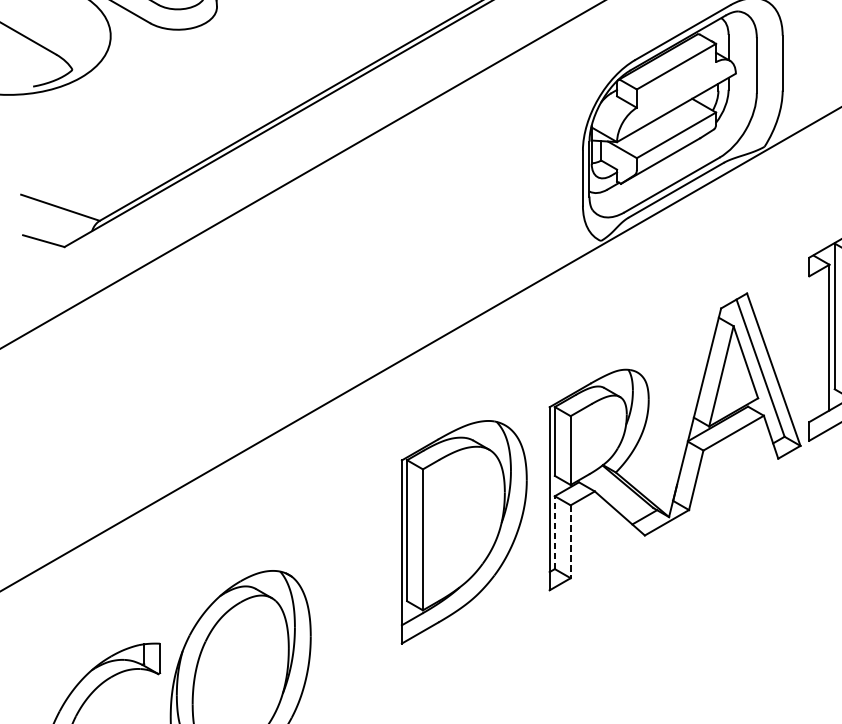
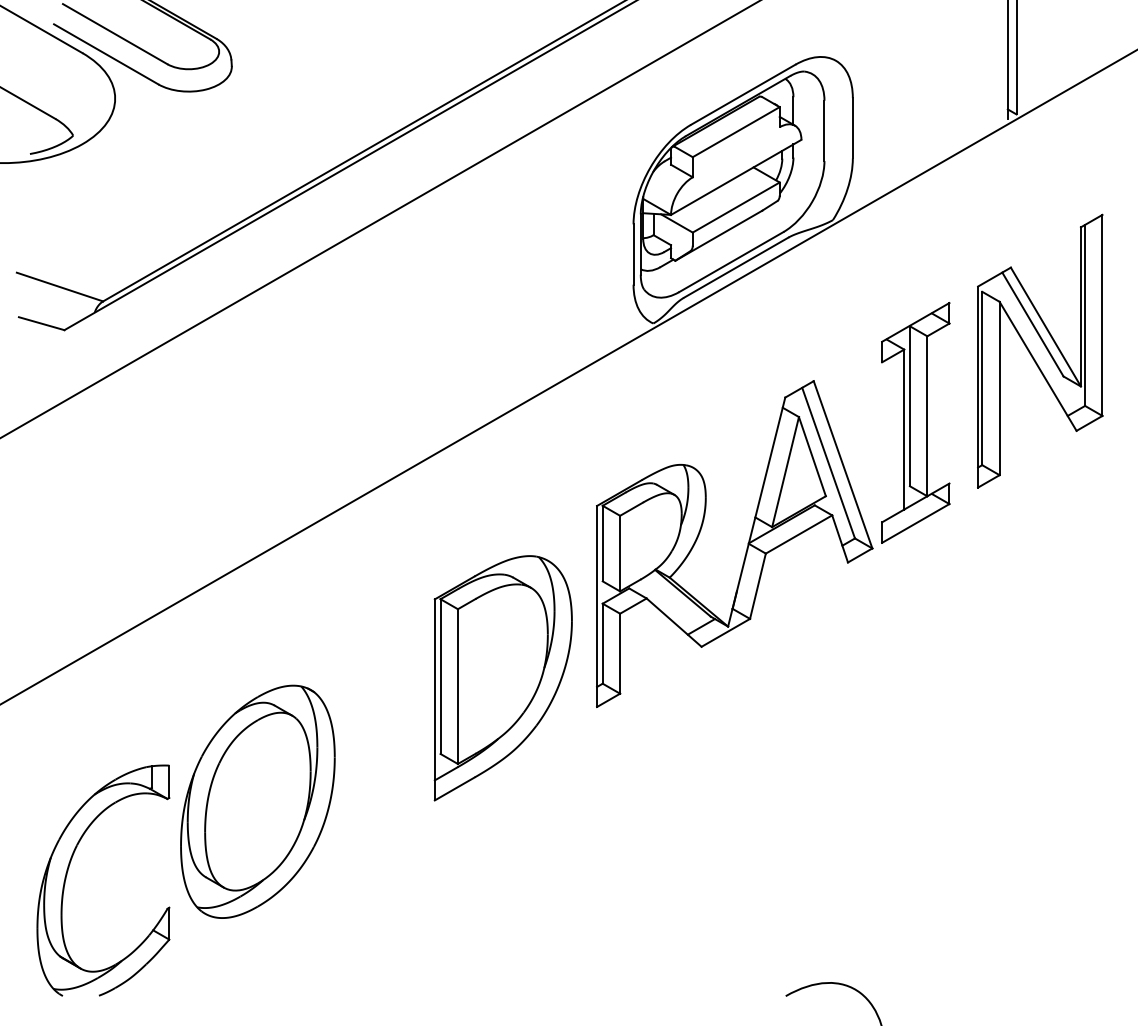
part: (463, 532) -> (502, 678), moved
line: (554, 532) -> (602, 643), dashed -> solid
line: (571, 541) -> (620, 653), dashed -> solid

